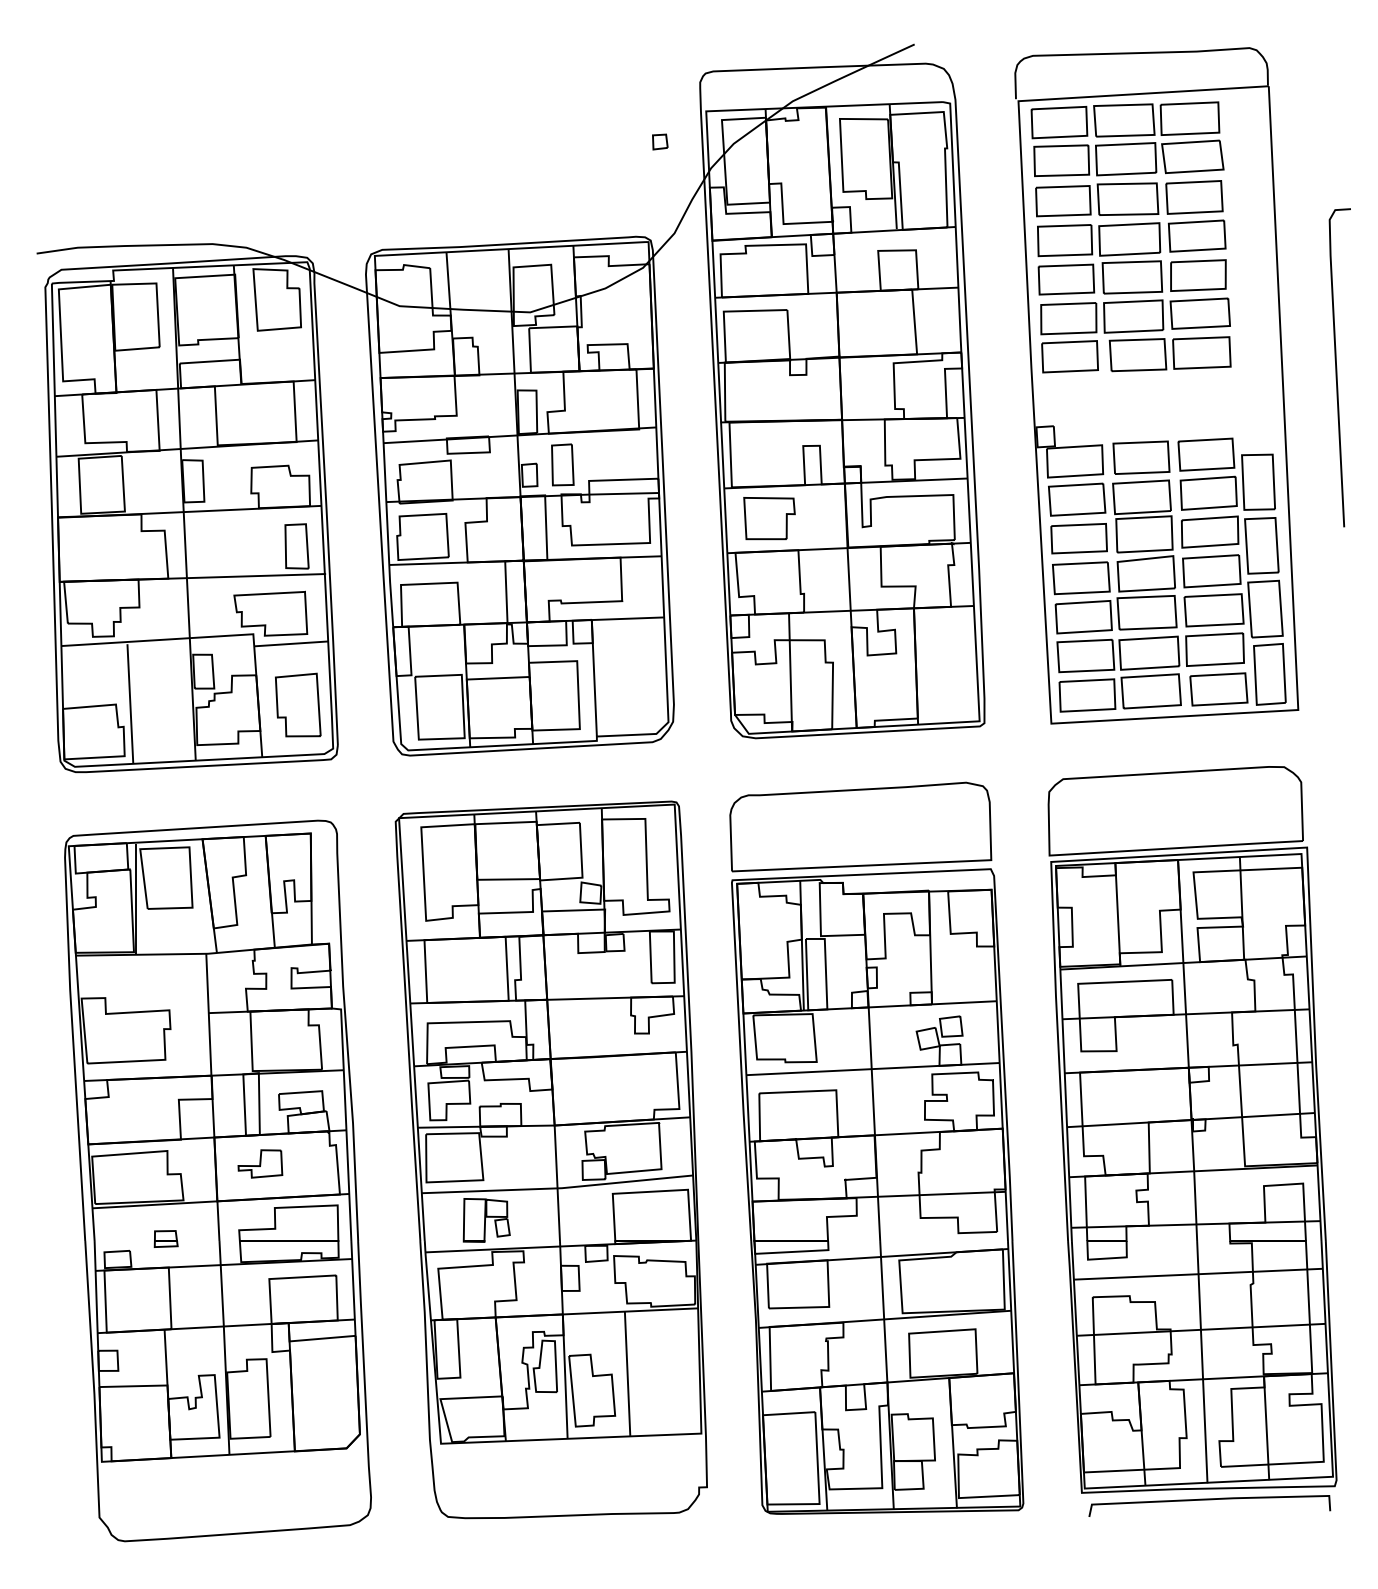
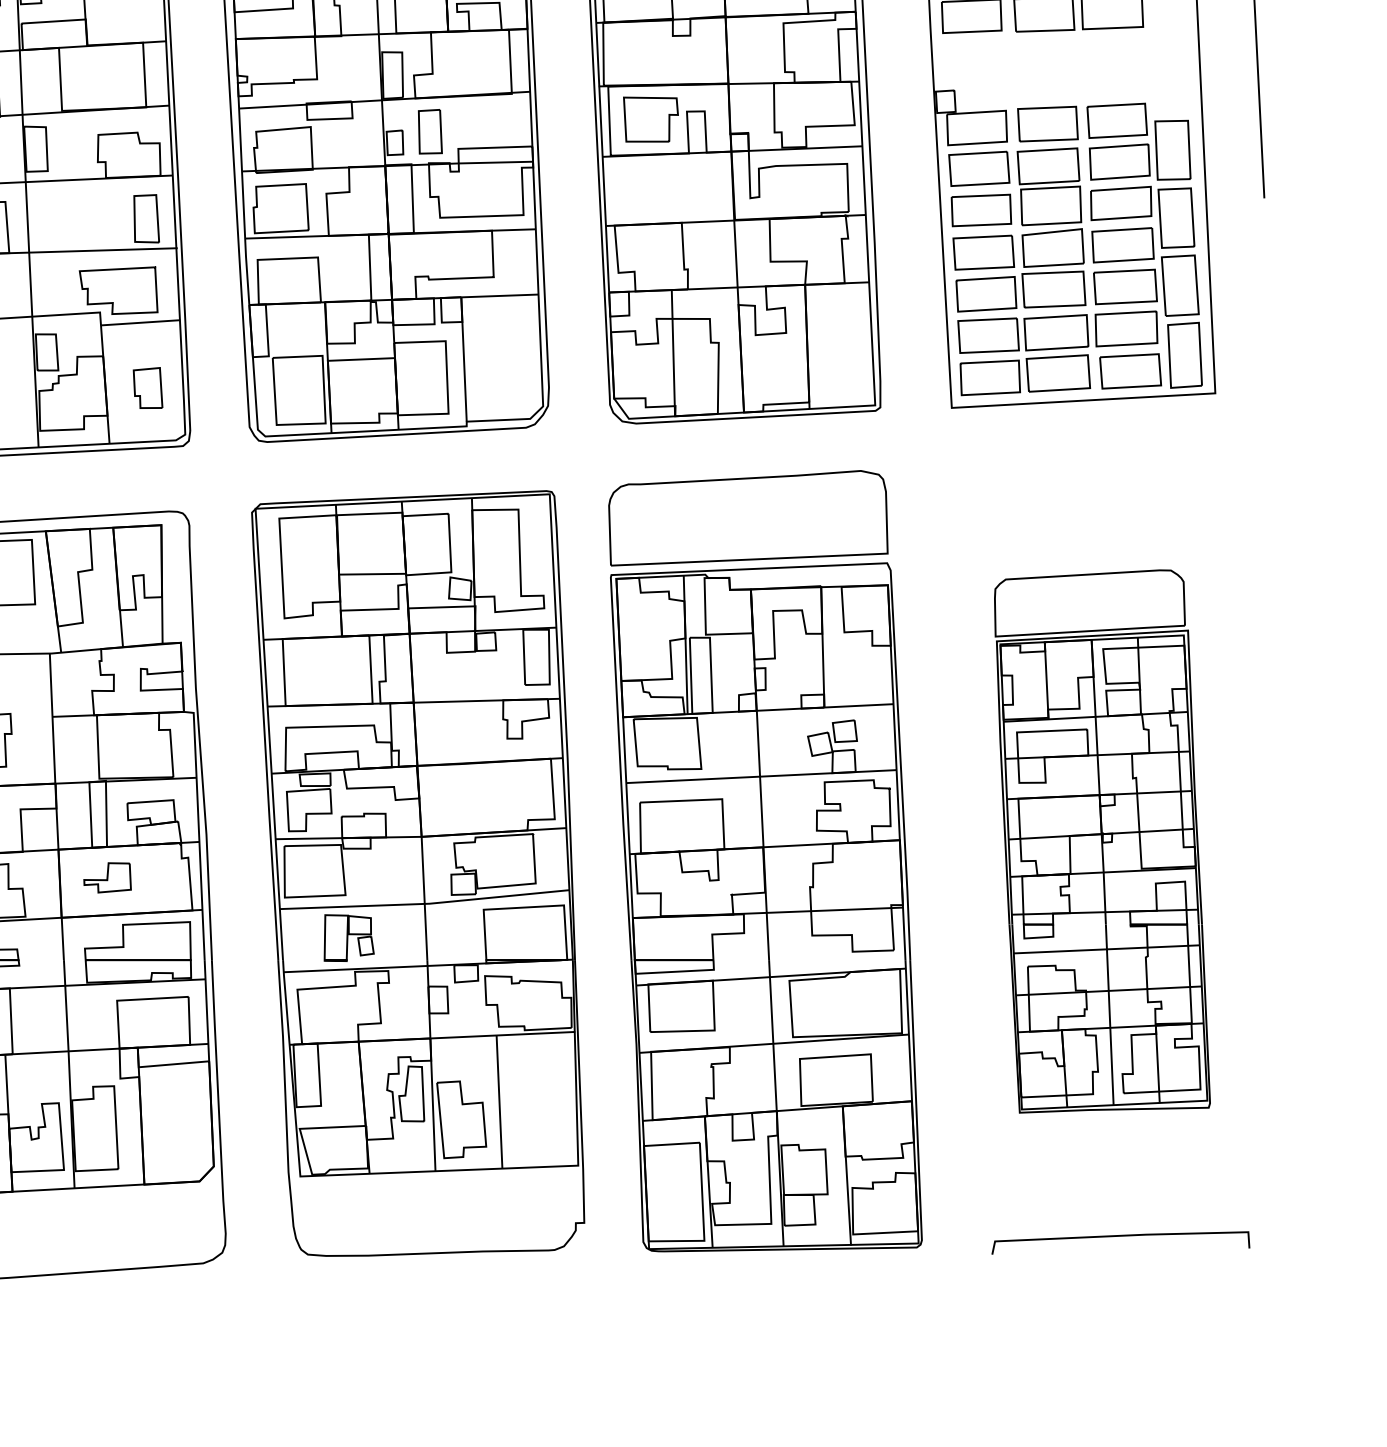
part: (769, 518) -> (650, 119), moved
part: (298, 704) -> (148, 387), size x0.6
part: (1192, 1129) -> (1102, 841), size x0.7

